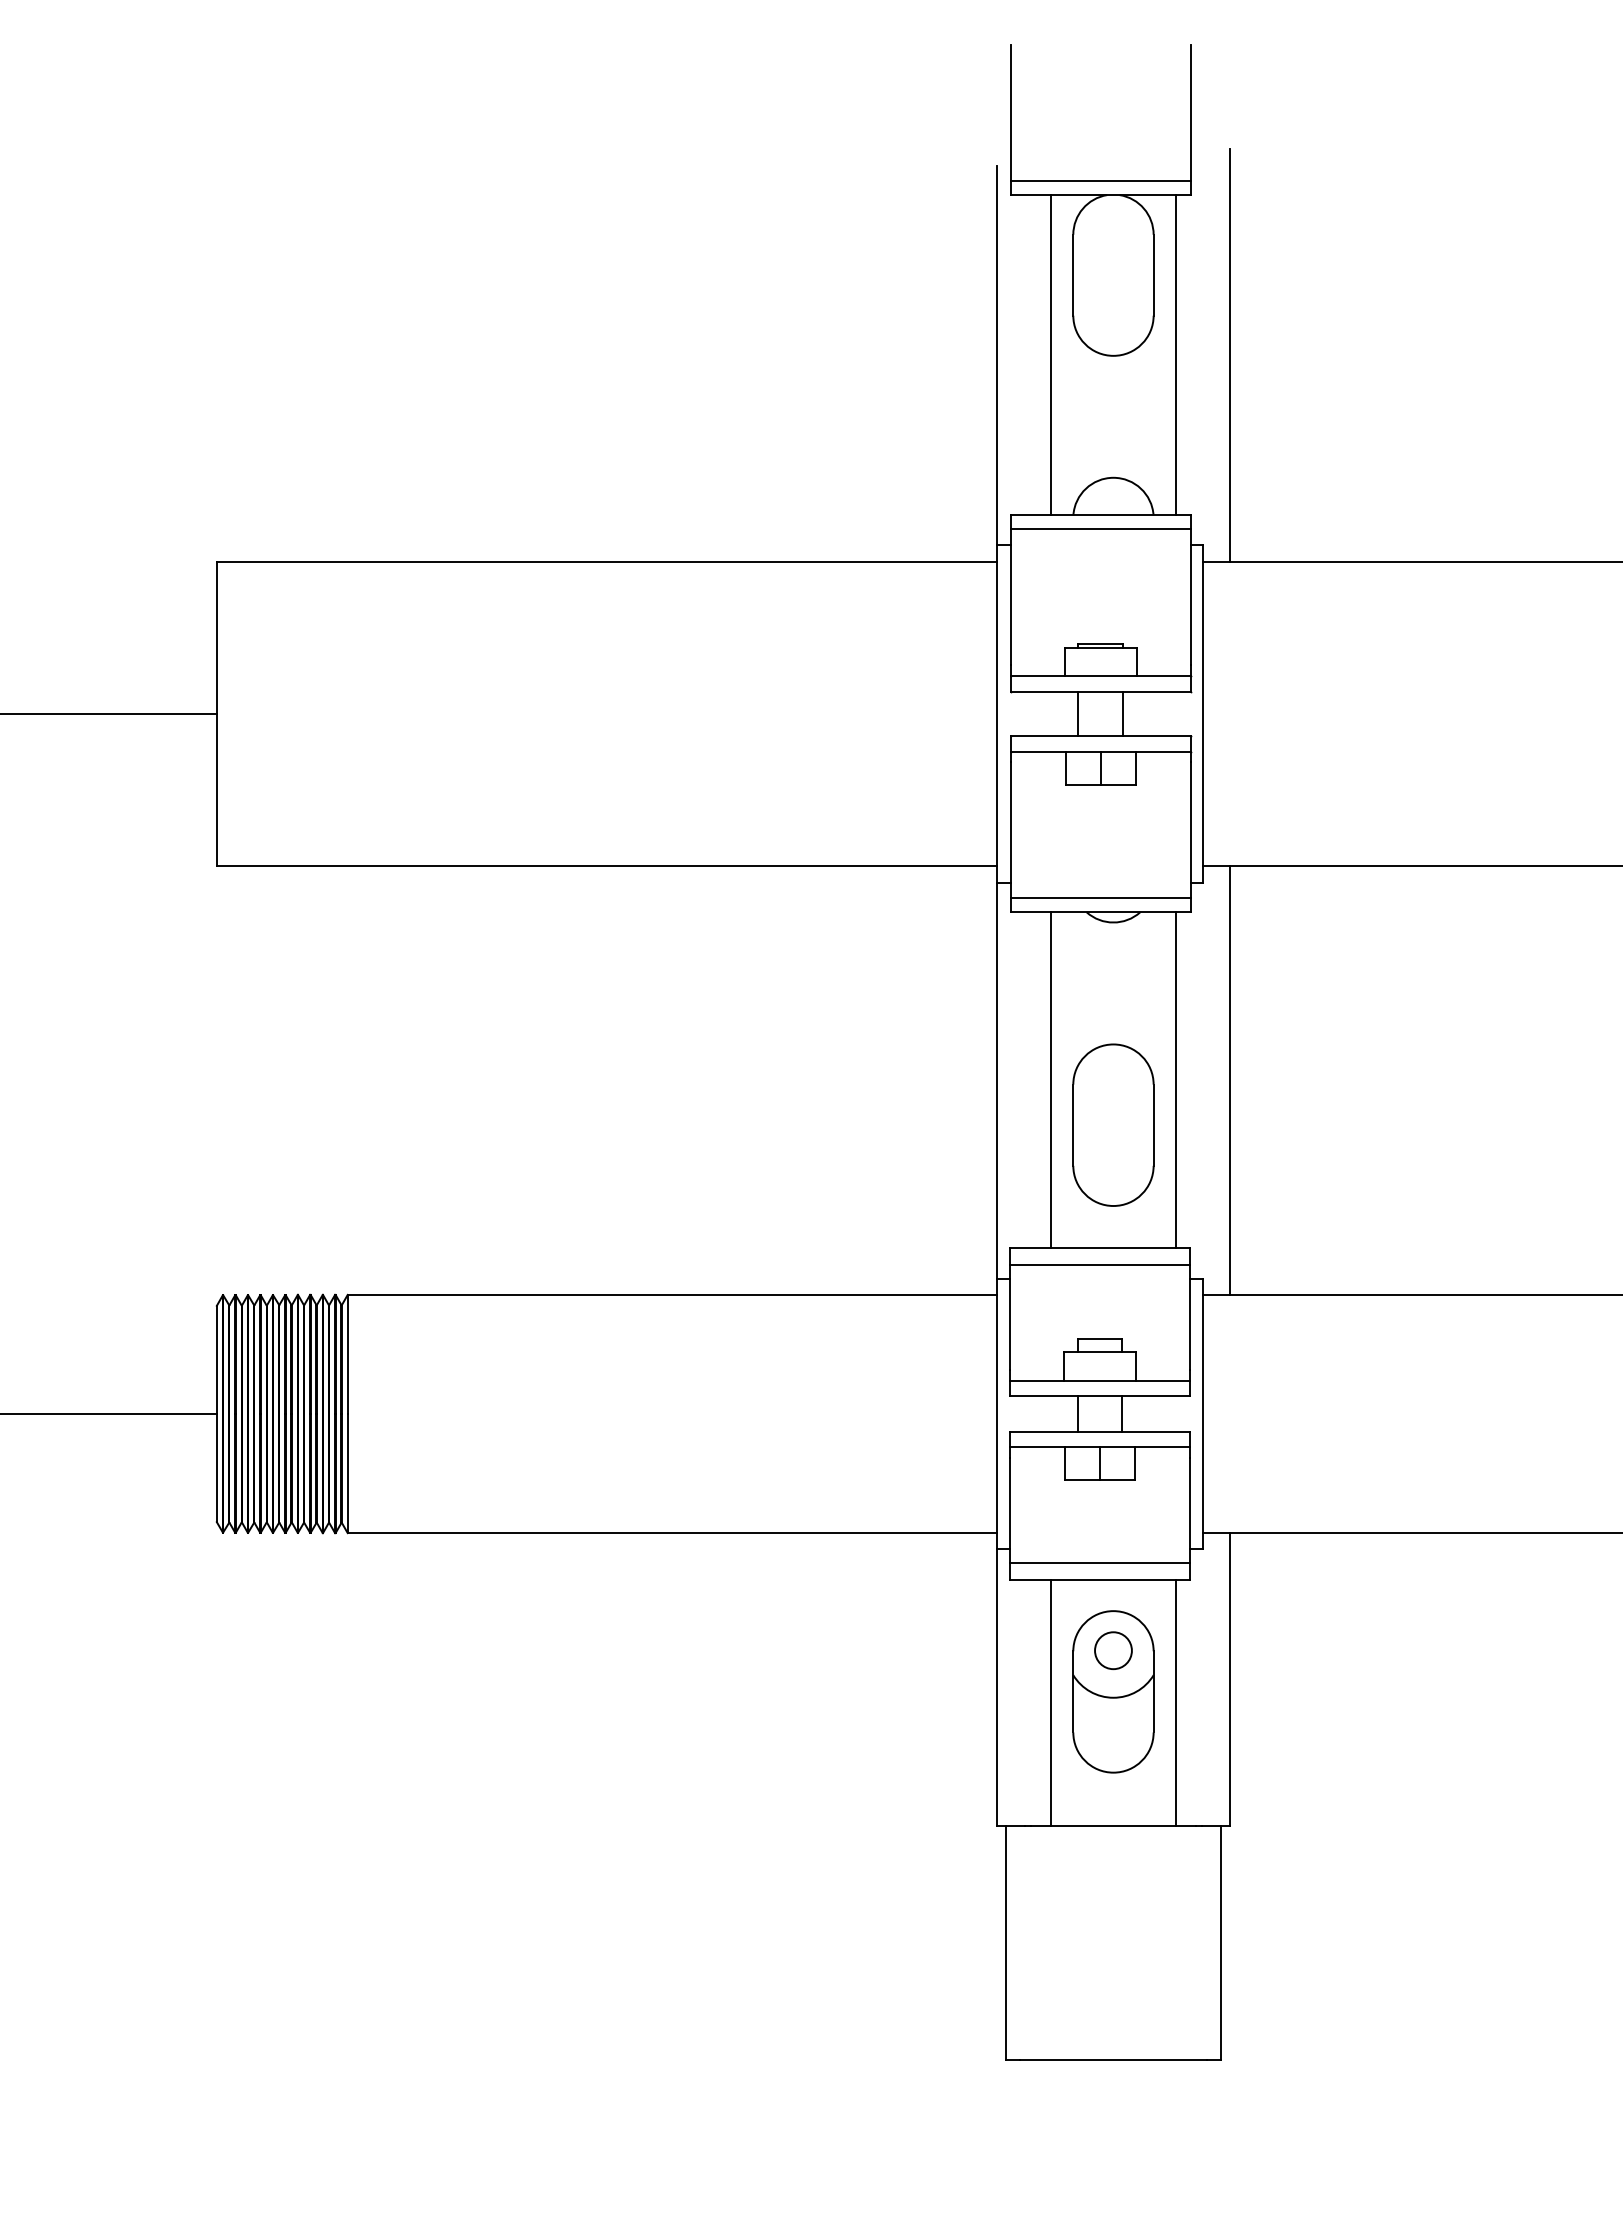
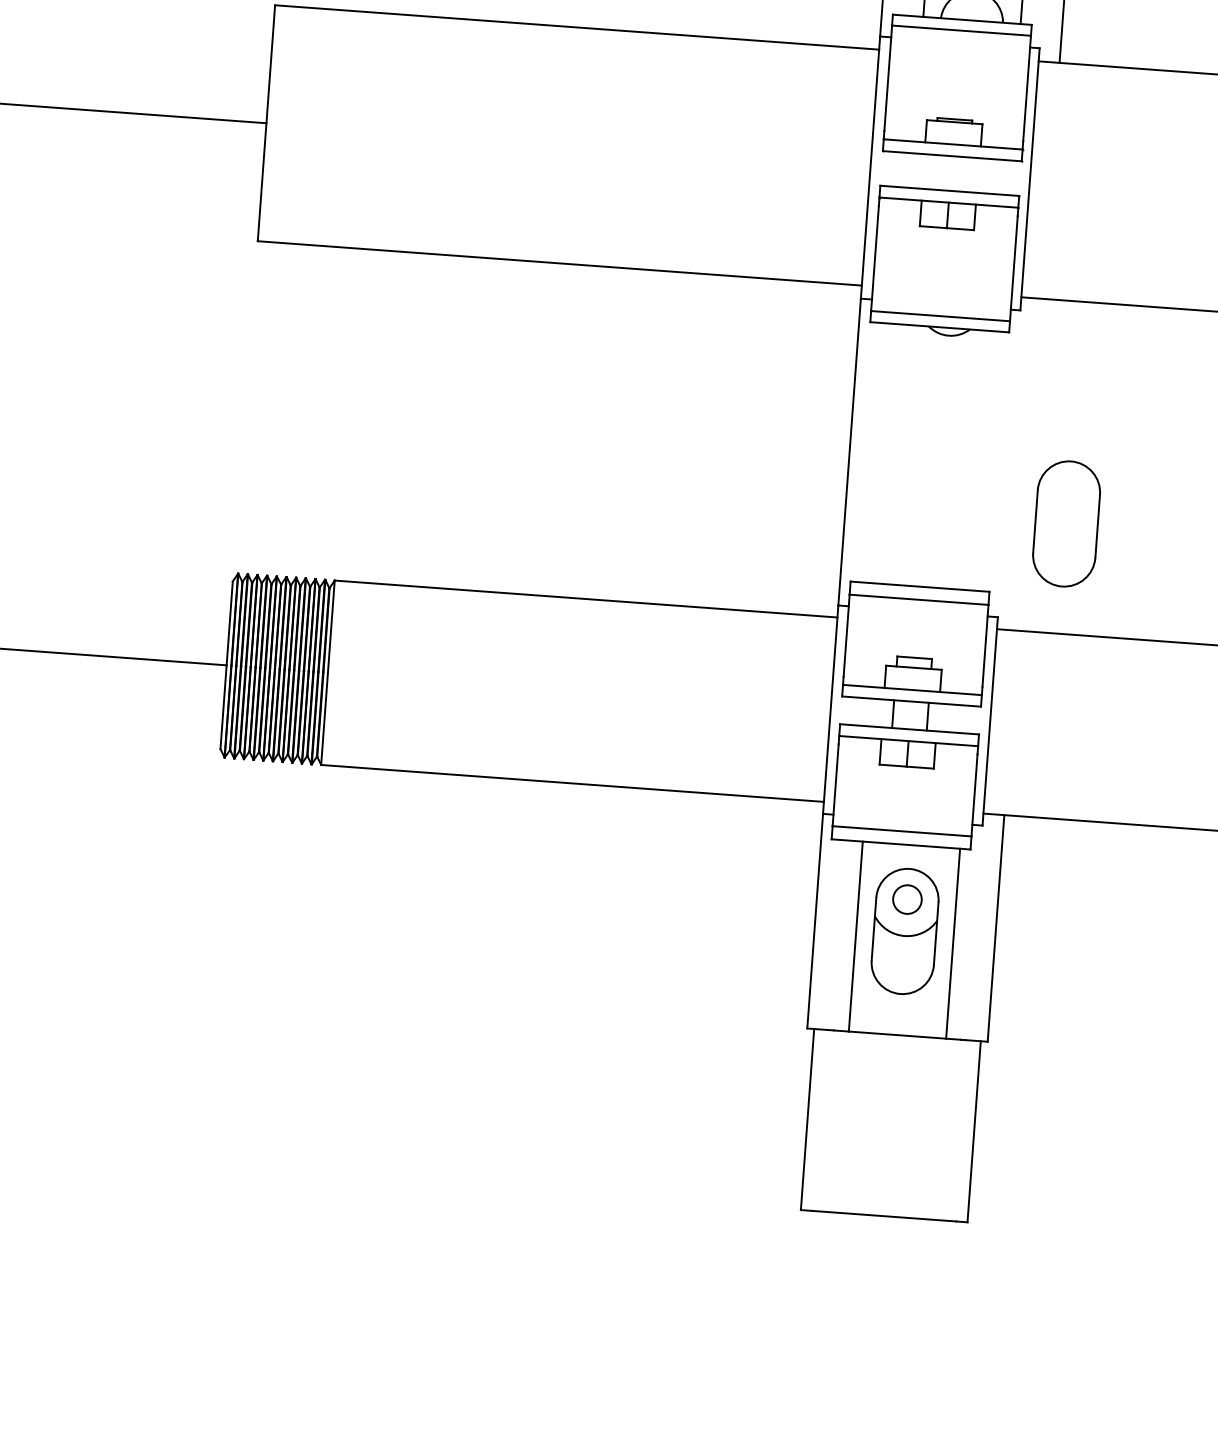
line: (1078, 713) -> (933, 171), removed
line: (1123, 713) -> (968, 174), removed
line: (1050, 1079) -> (891, 453), removed
line: (1176, 1079) -> (988, 460), removed
line: (1229, 1080) -> (1029, 464), removed
part: (1113, 1124) -> (1066, 523), moved

